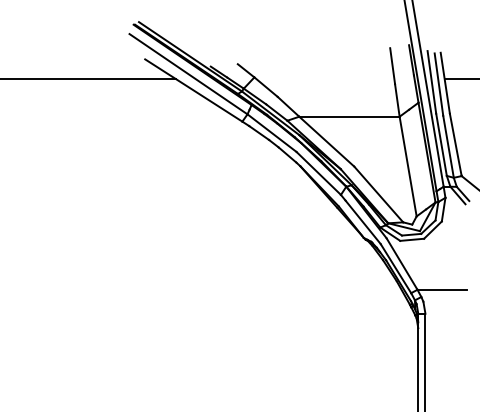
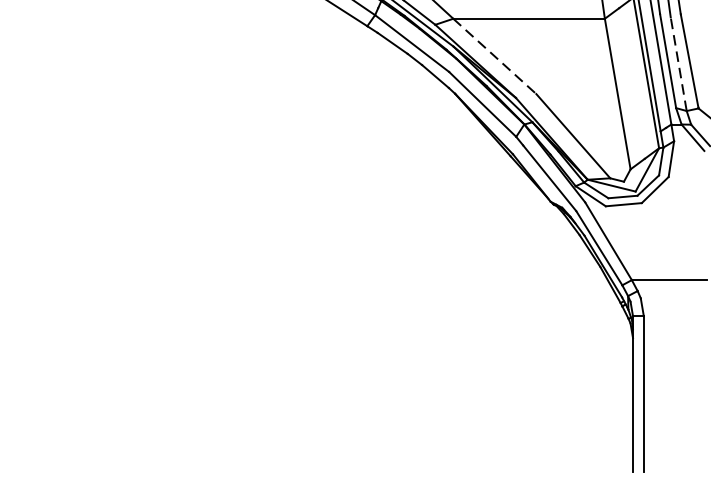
line: (327, 141) -> (495, 56), solid -> dashed
line: (448, 146) -> (678, 63), solid -> dashed

